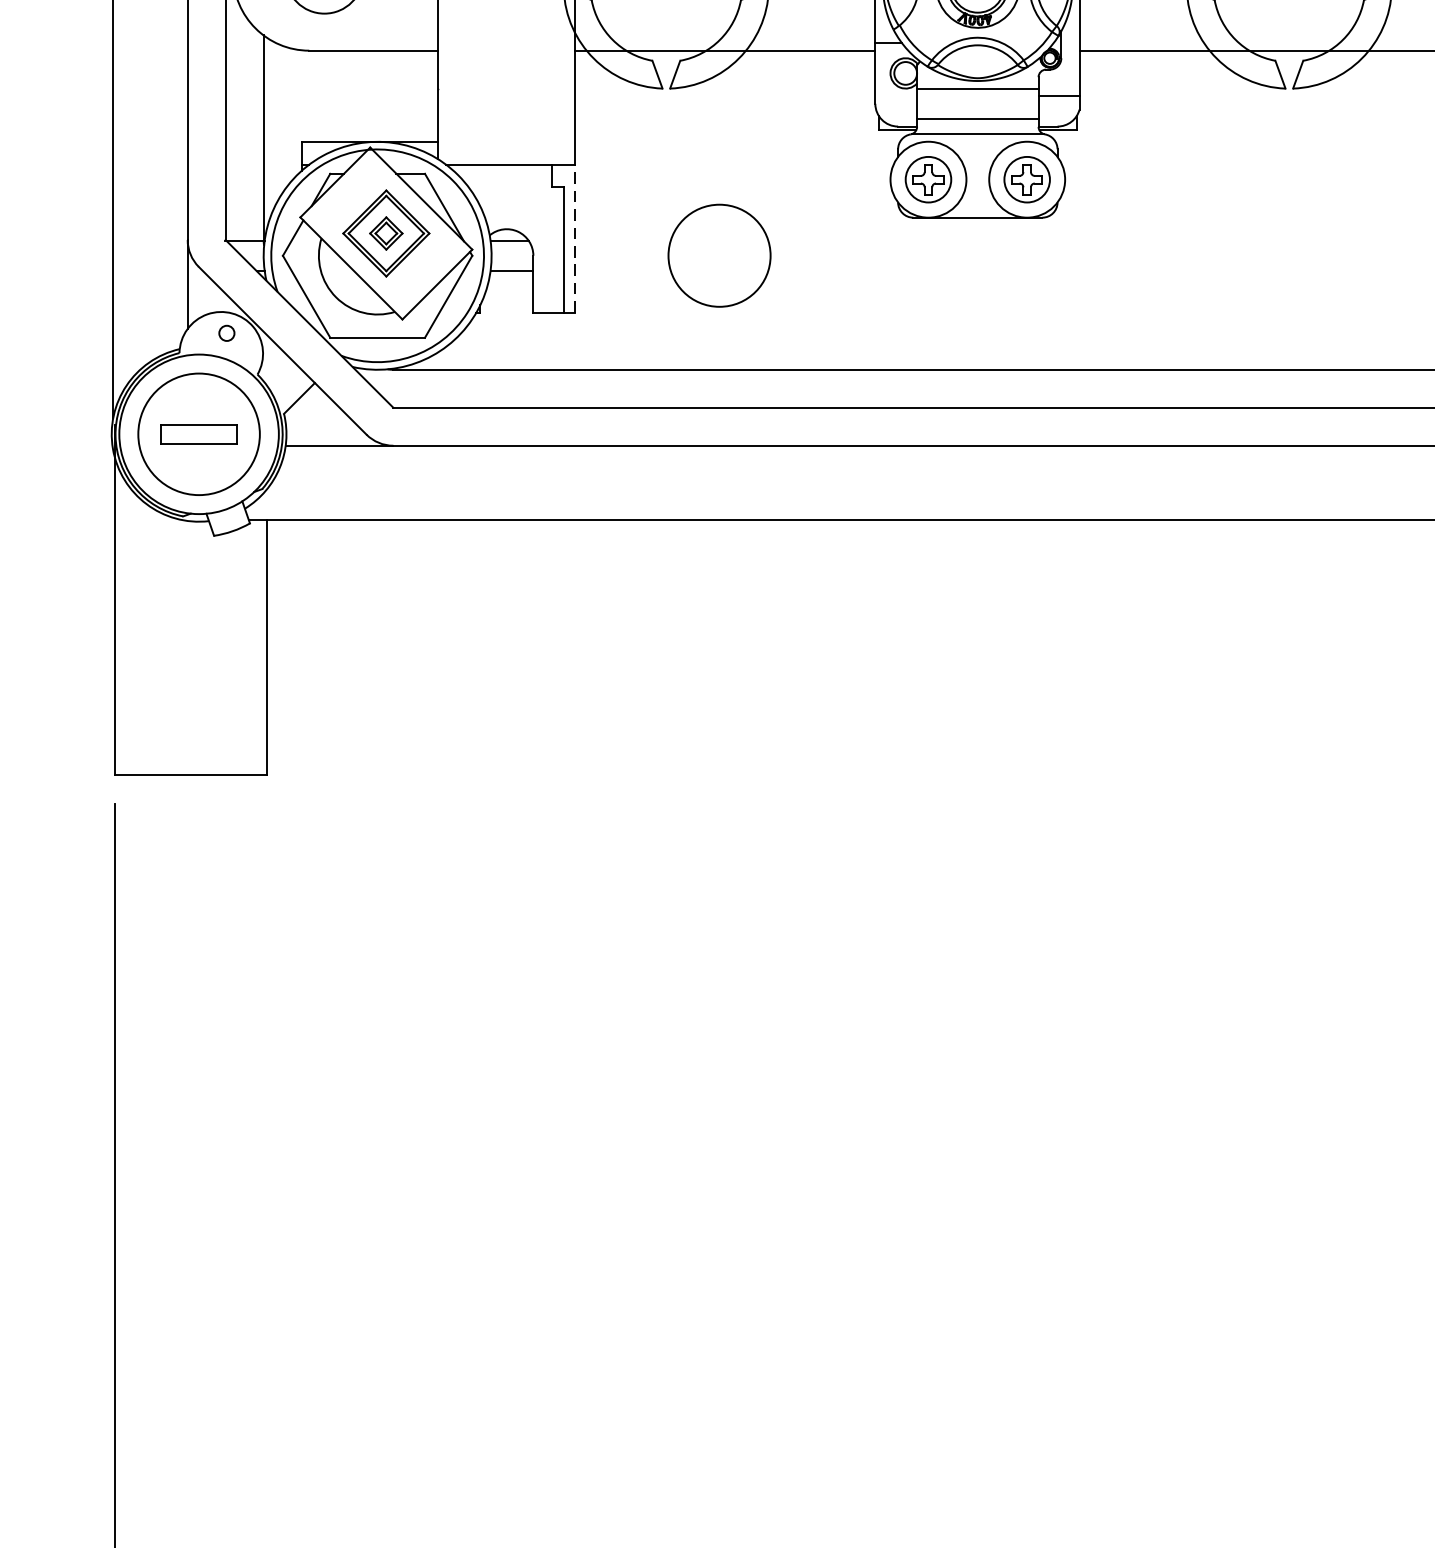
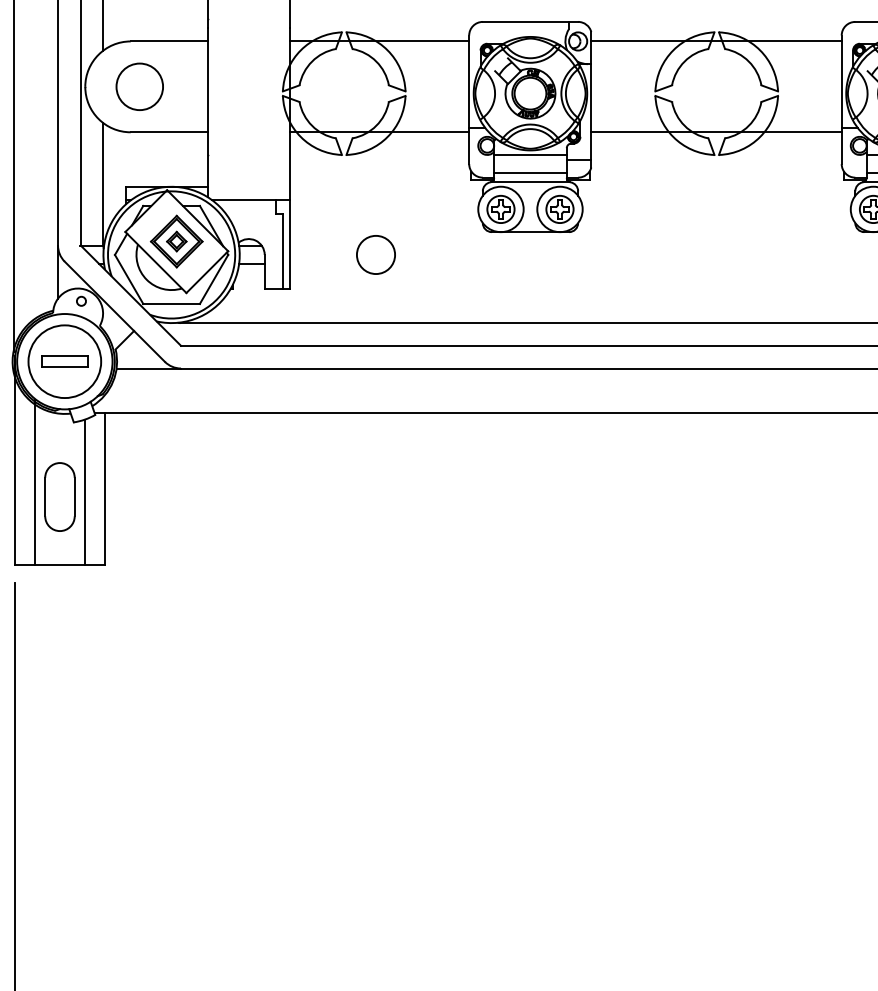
line: (574, 238) -> (289, 244), dashed -> solid
circle: (718, 255) -> (375, 254), size x0.62
line: (150, 636) -> (35, 482), added
line: (231, 653) -> (84, 492), added
part: (190, 659) -> (59, 496), added

